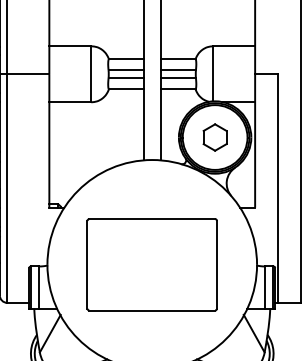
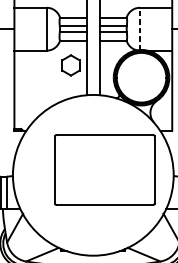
line: (213, 73) -> (140, 28), solid -> dashed
part: (214, 137) -> (70, 65), moved
part: (151, 264) -> (104, 169), moved

